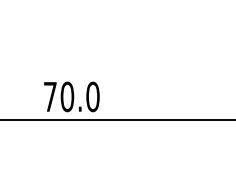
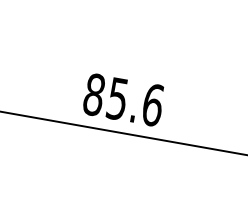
text: (71, 96) -> (123, 99), 70.0 -> 85.6

